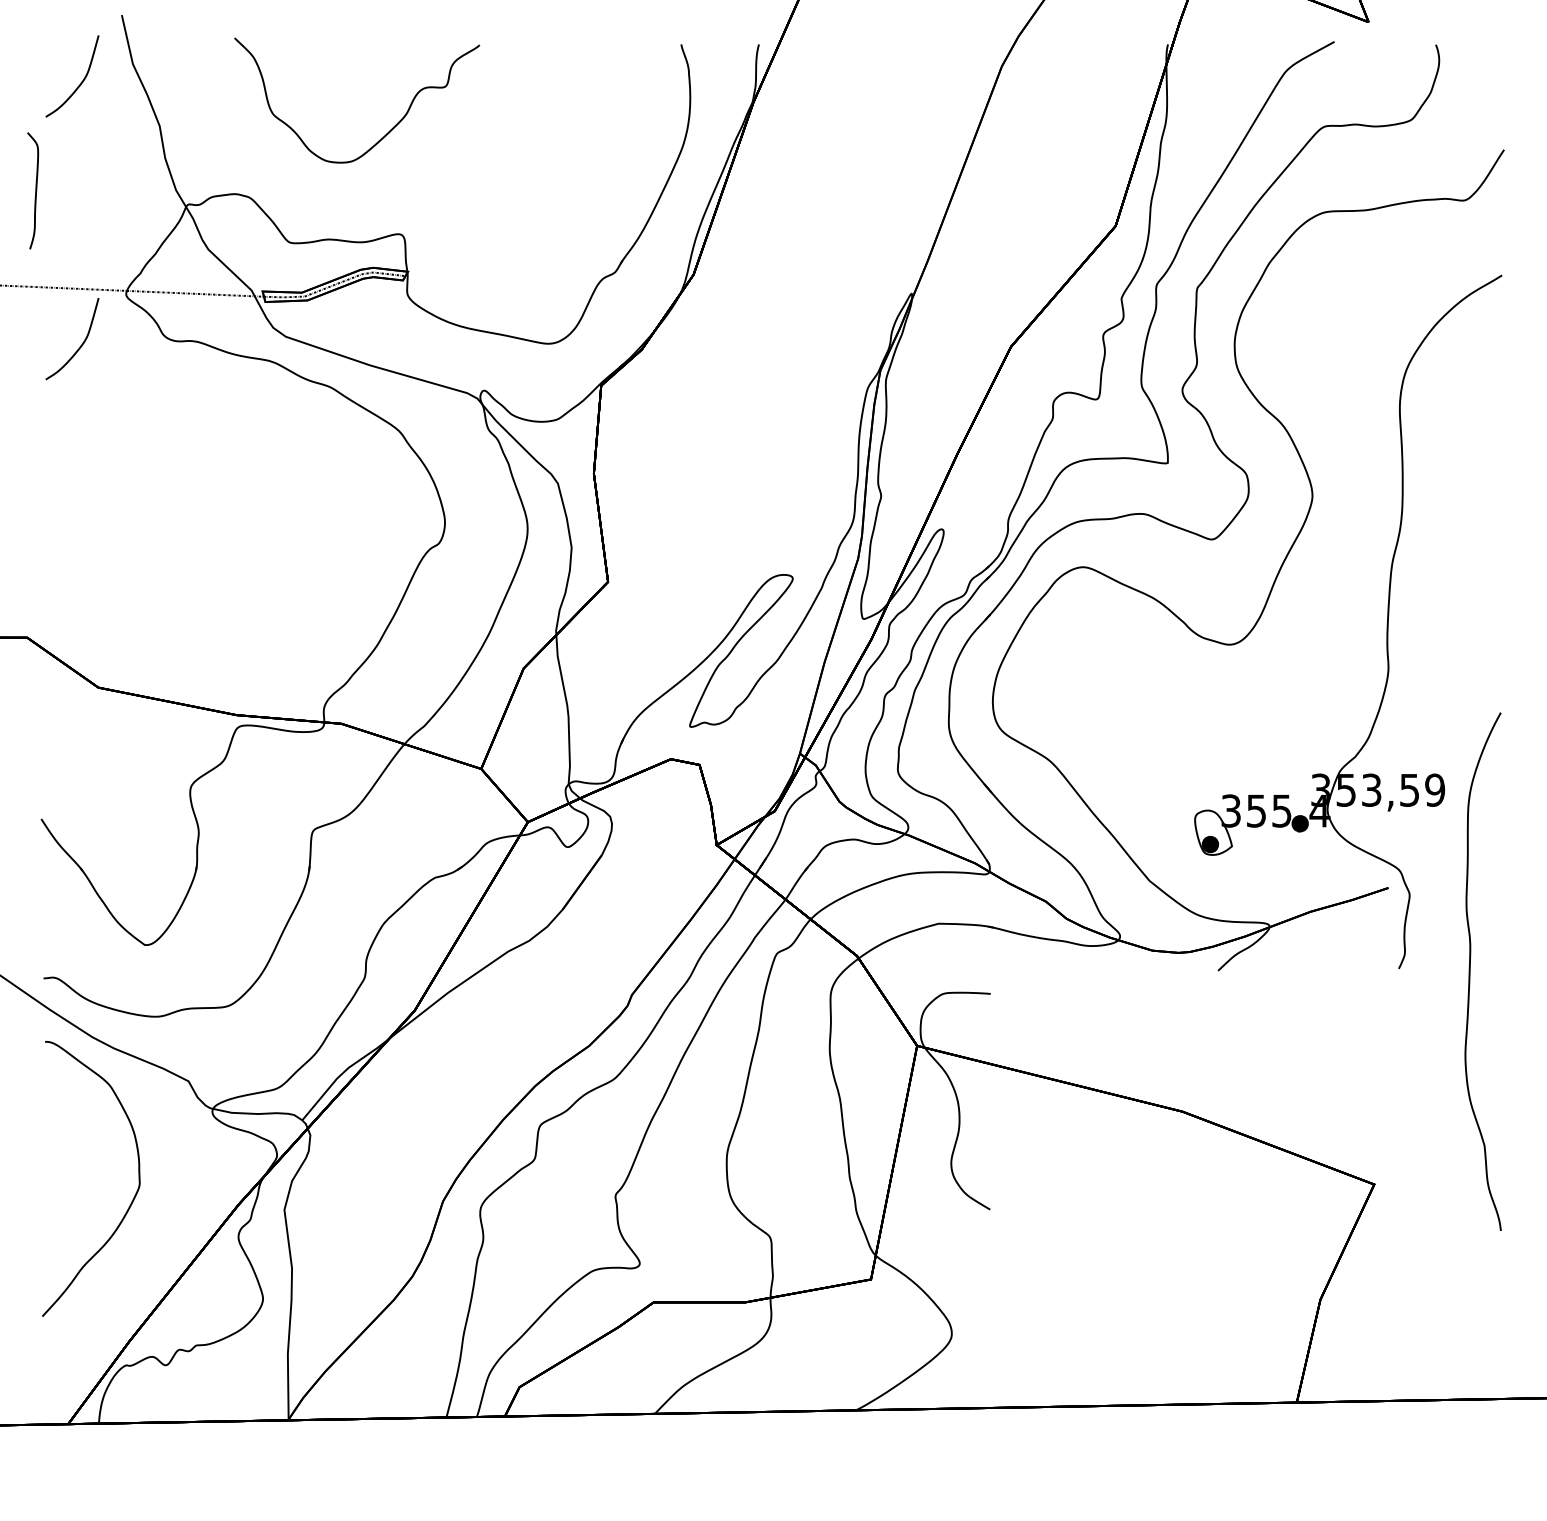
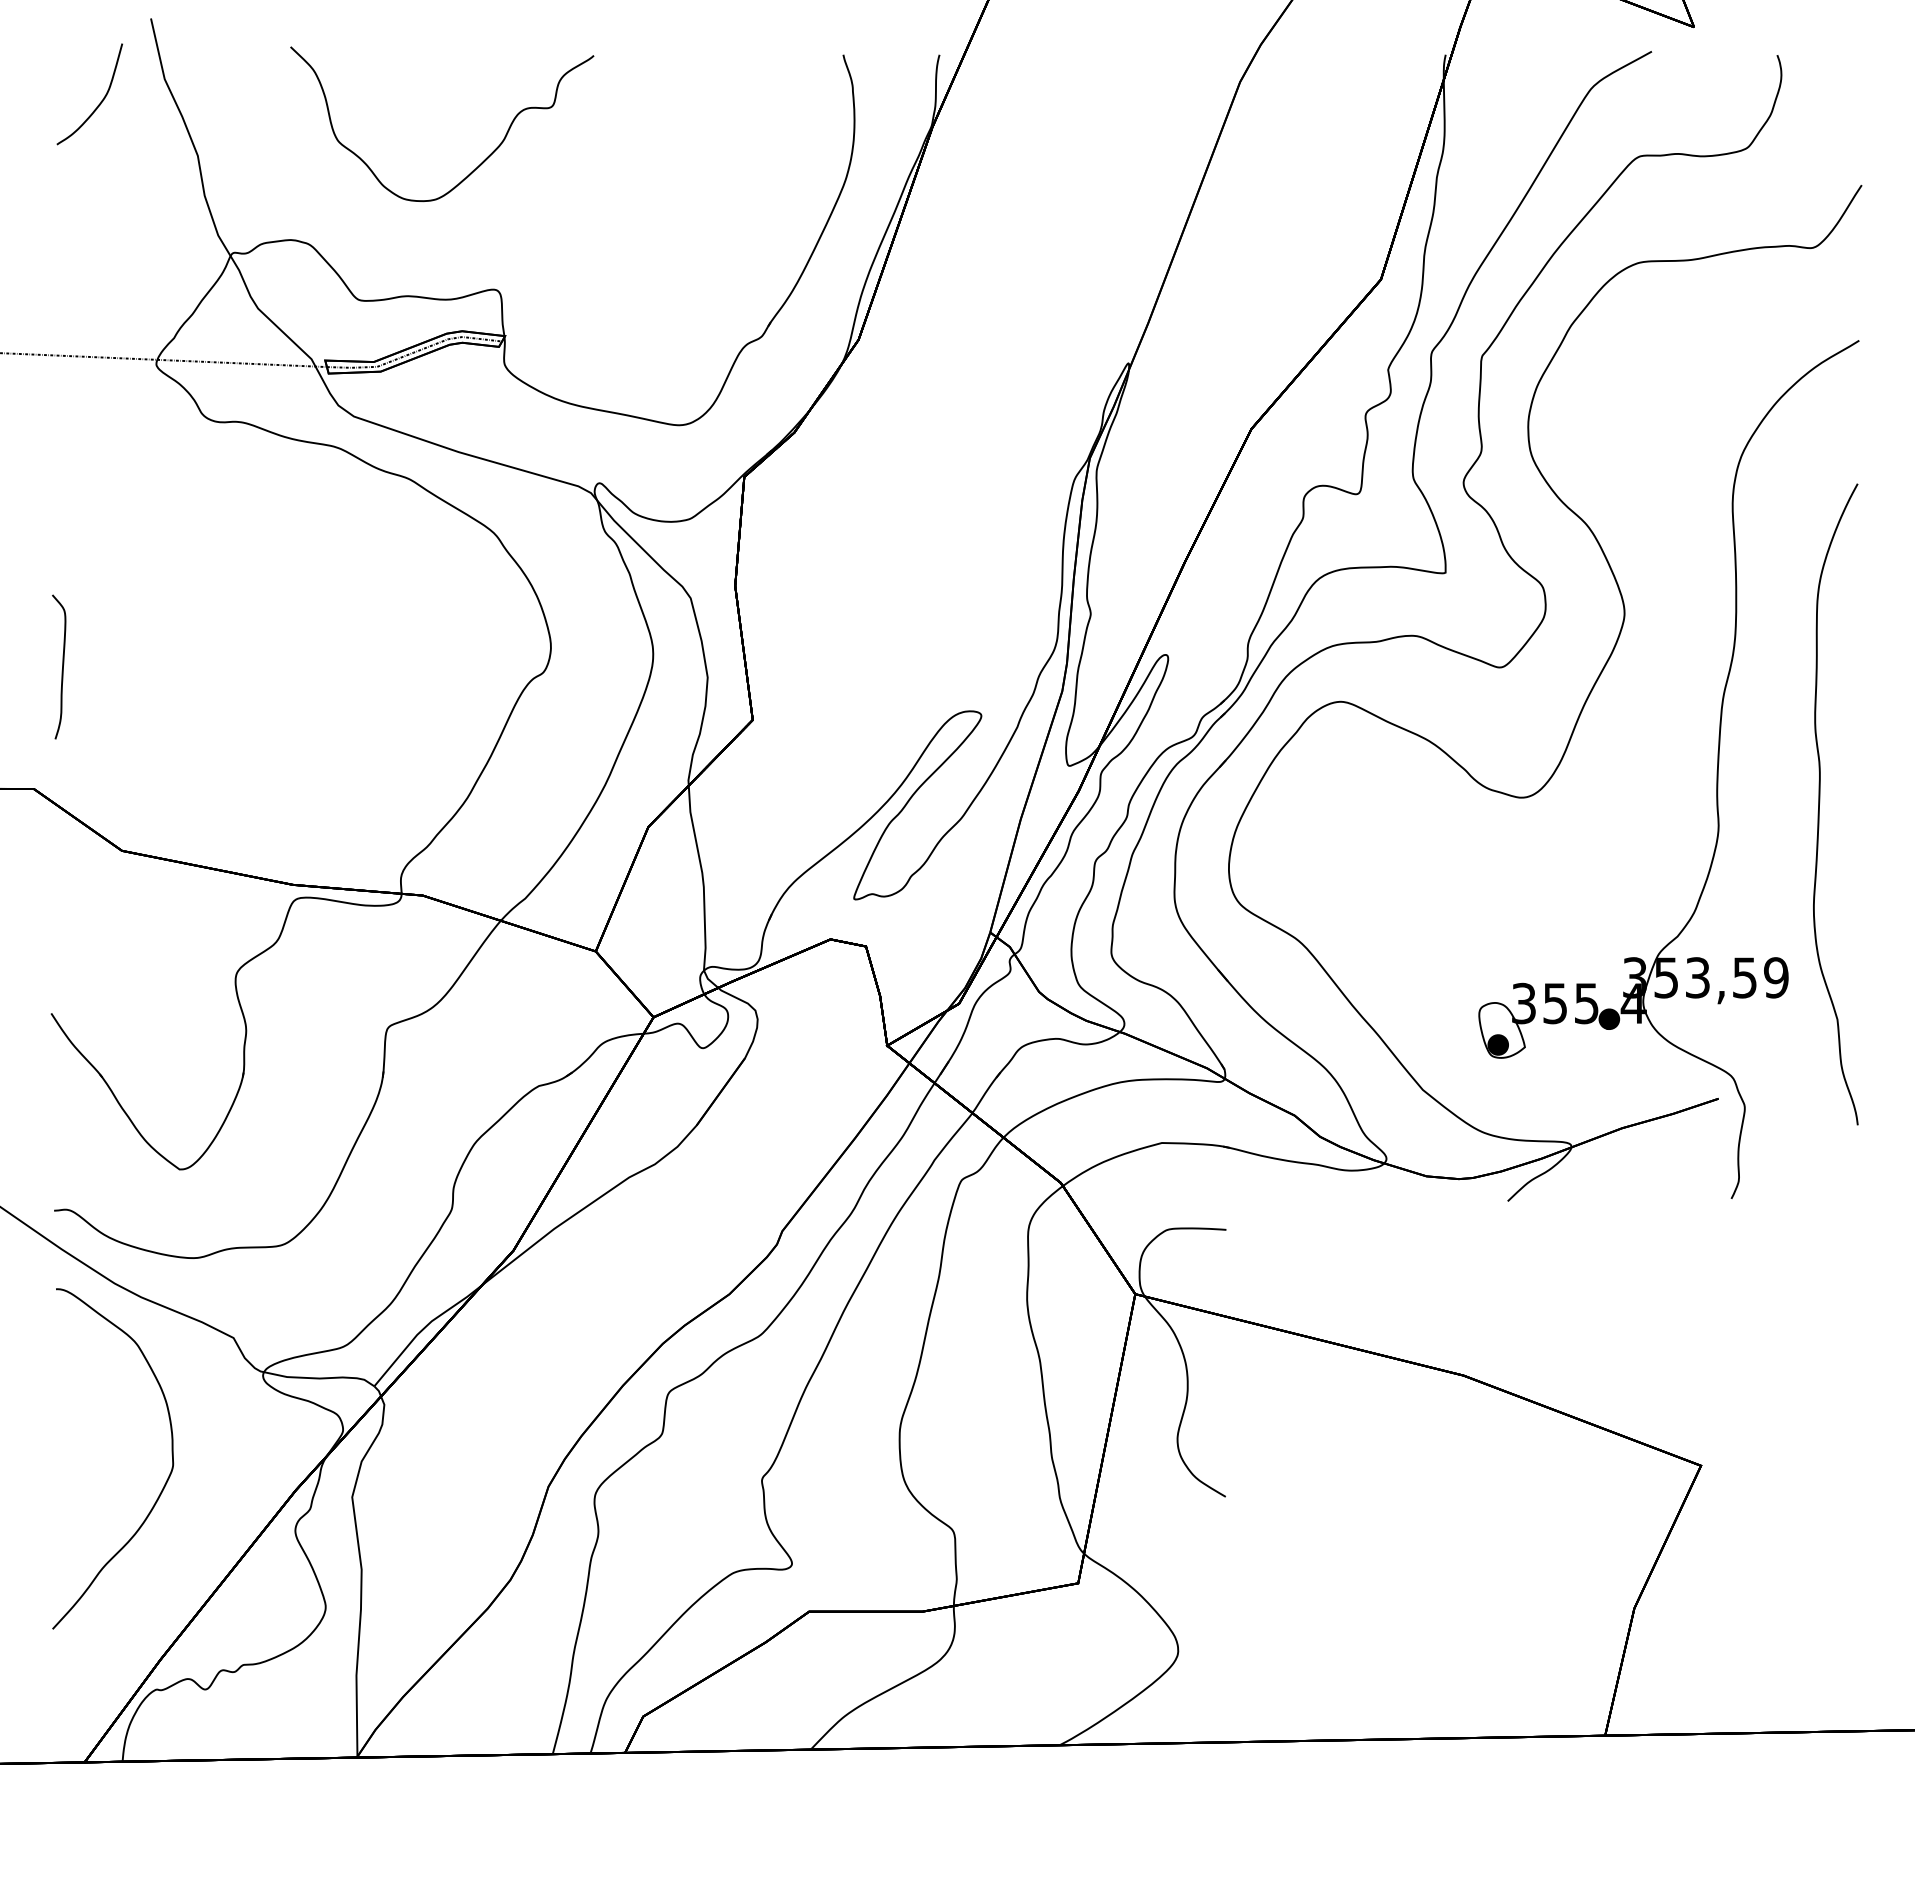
curve: (35, 190) -> (62, 666), moved
curve: (81, 344) -> (100, 426), removed
part: (1470, 970) -> (1820, 802), moved

